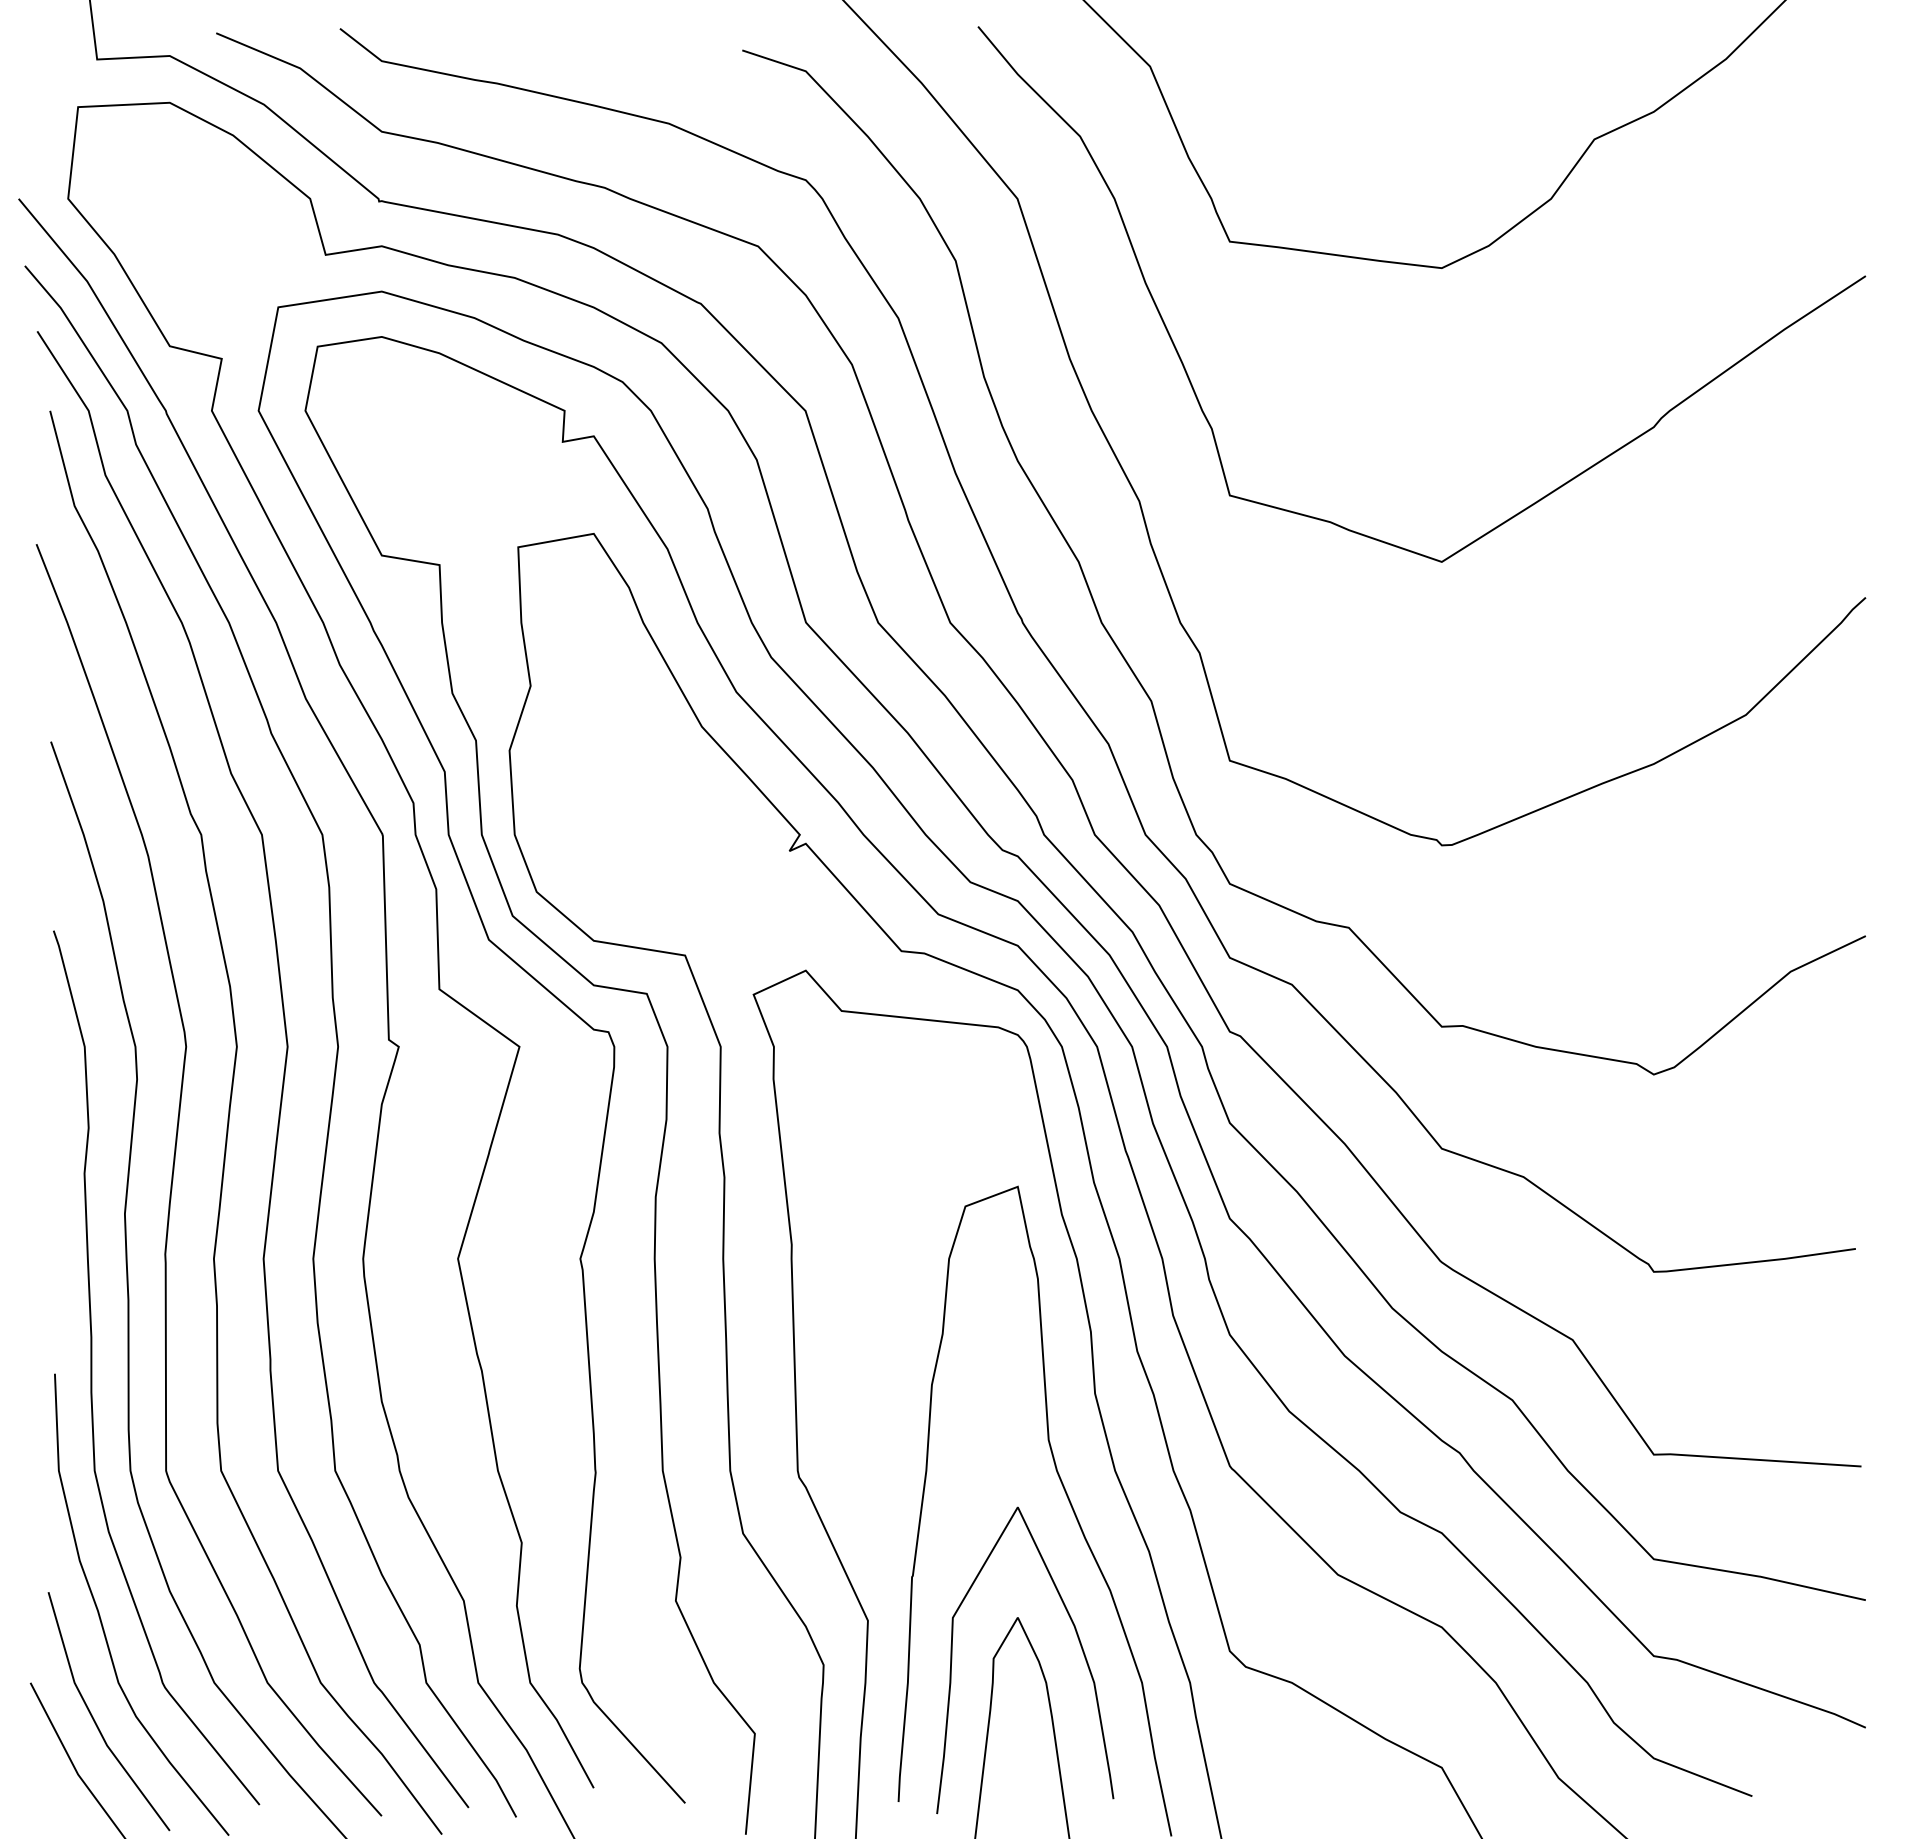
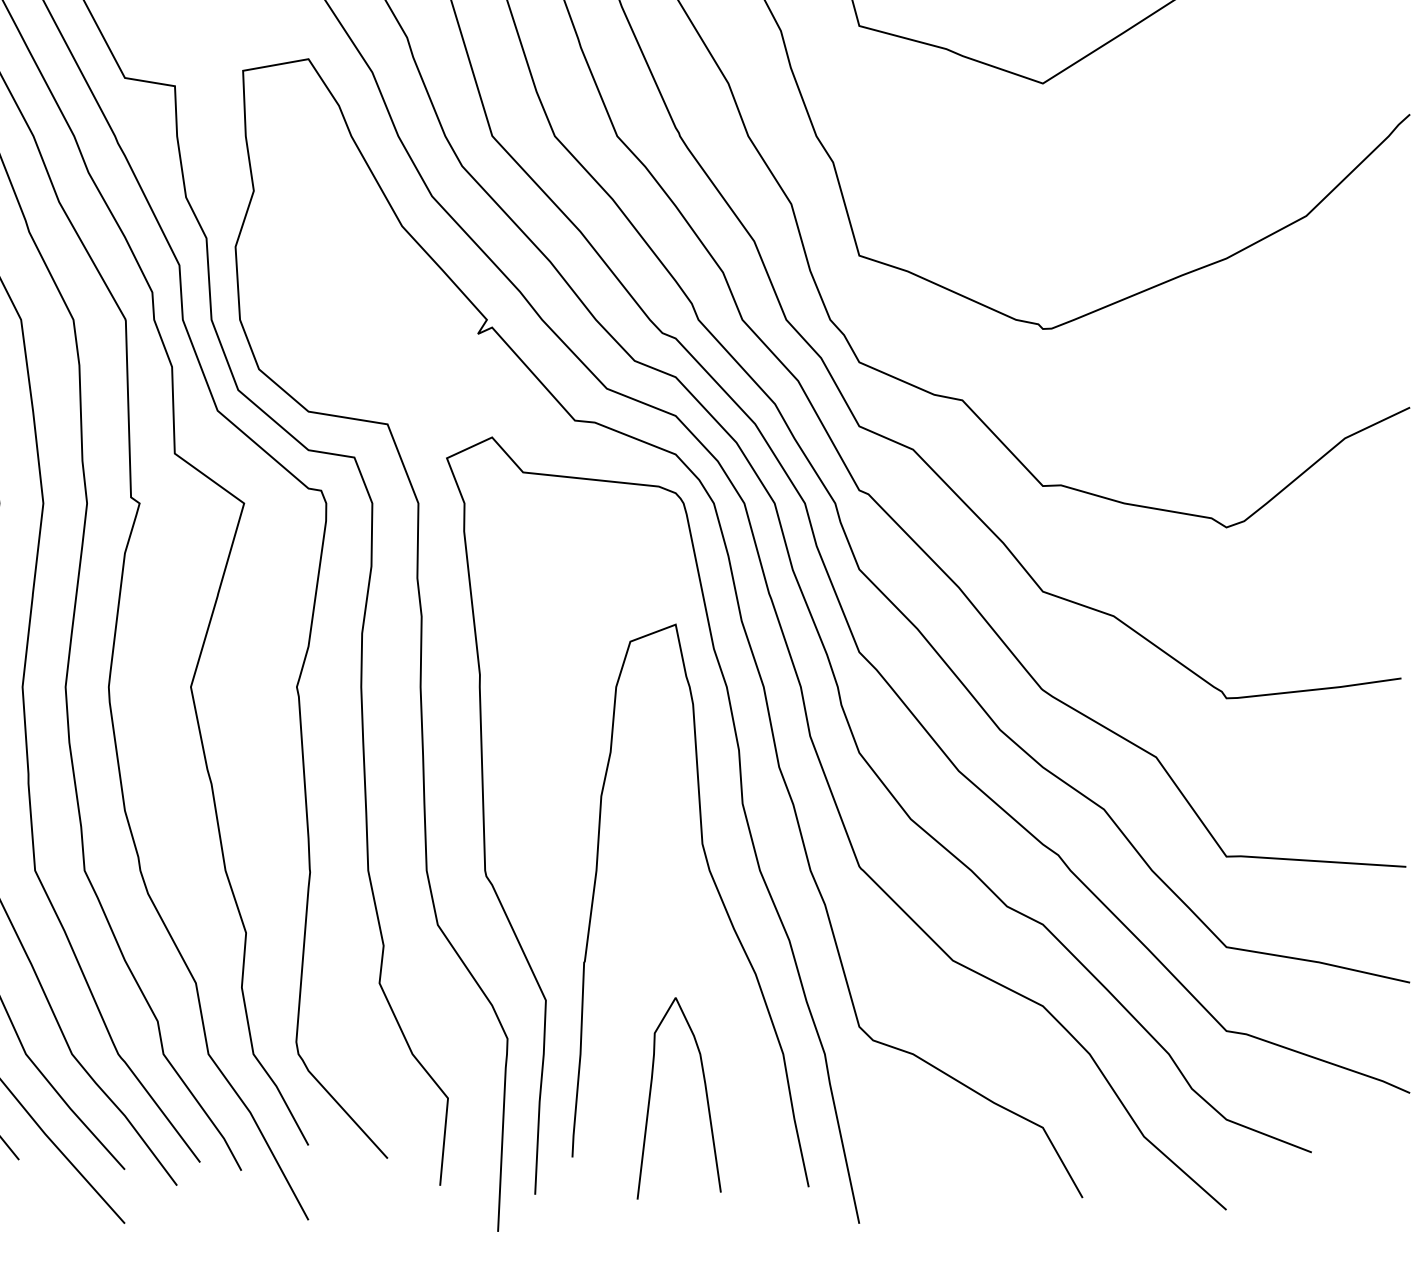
curve: (1077, 1638) -> (727, 1015), removed

